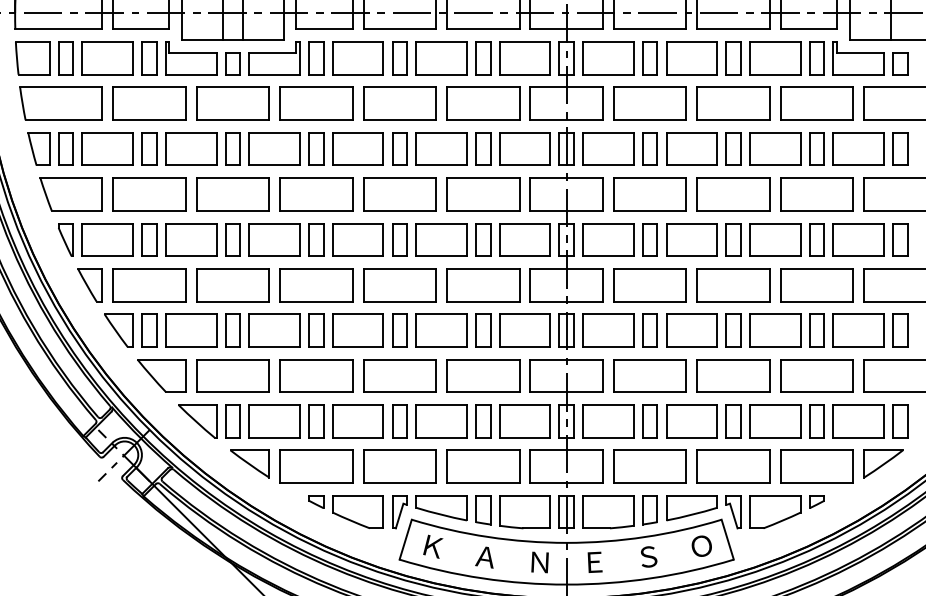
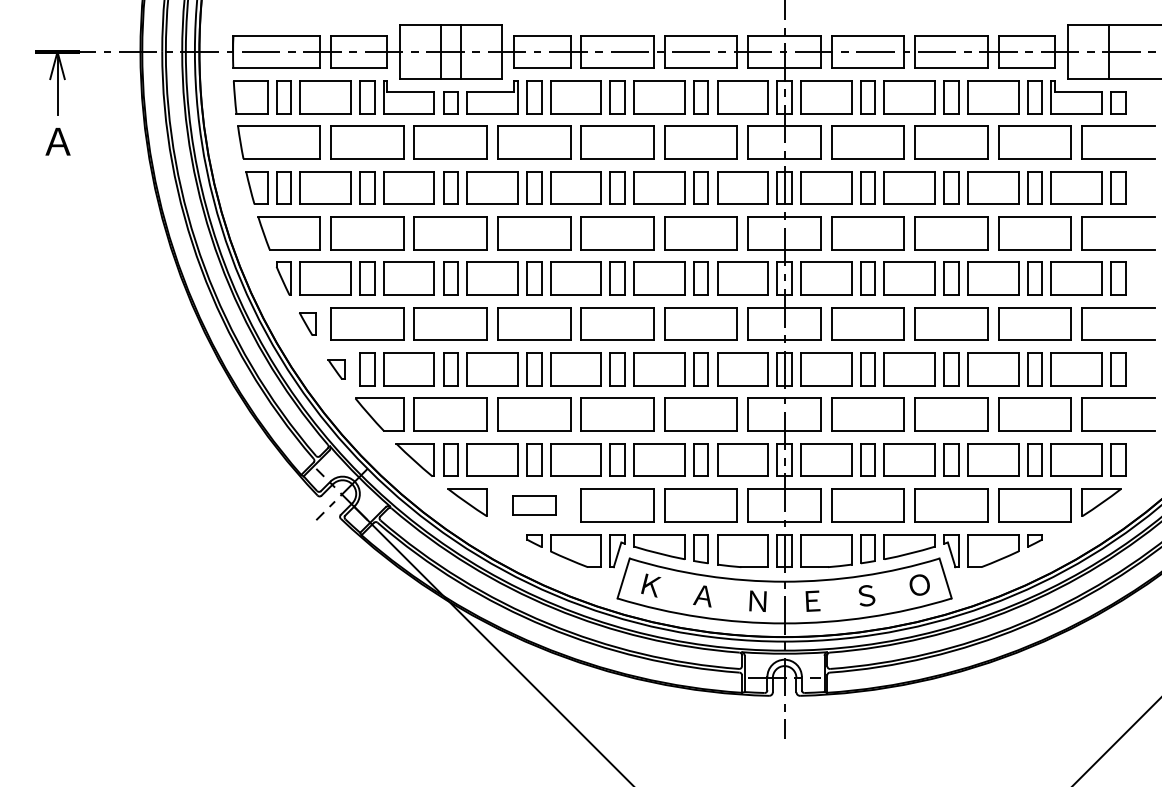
part: (89, 284) -> (307, 323), size x0.7
part: (118, 330) -> (336, 369), size x0.6
part: (316, 466) -> (534, 505), size x0.6

